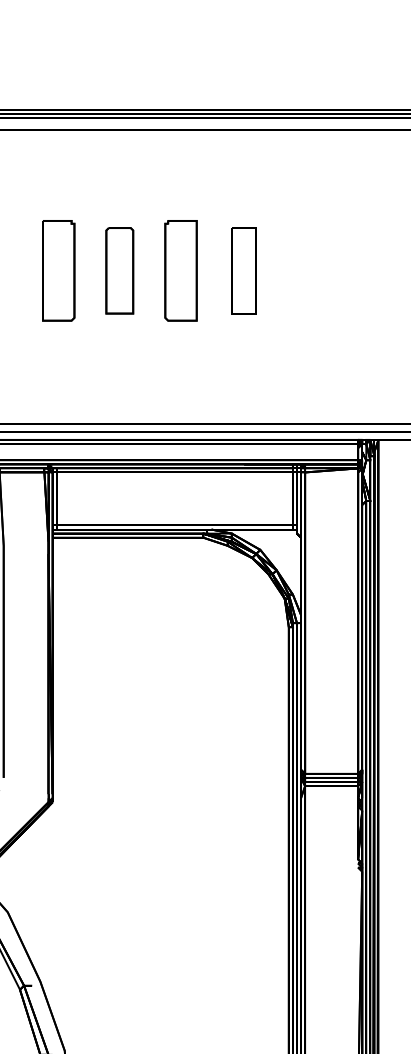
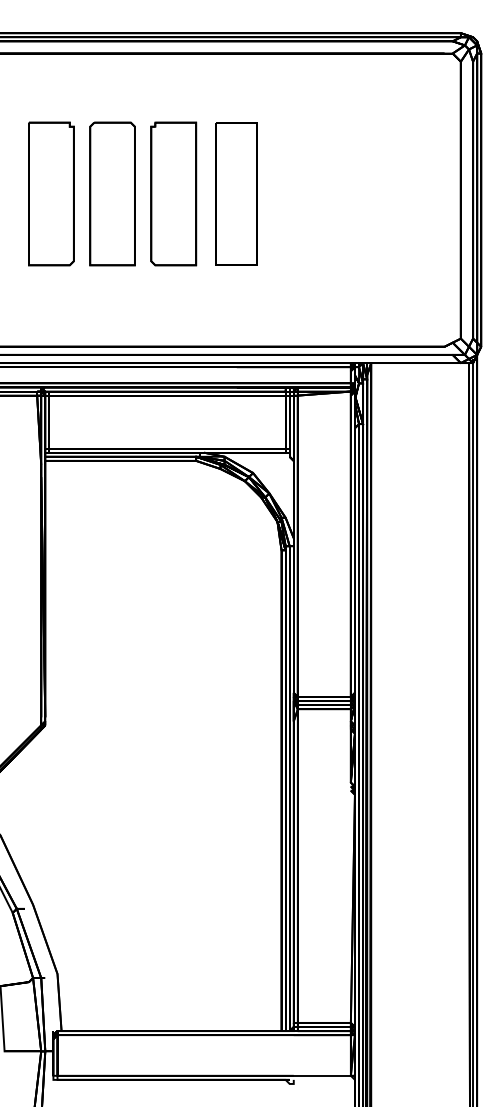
part: (58, 270) -> (51, 193), size x1.43
part: (119, 270) -> (112, 193), size x1.67
part: (180, 270) -> (173, 193), size x1.43
part: (243, 270) -> (236, 193), size x1.67

